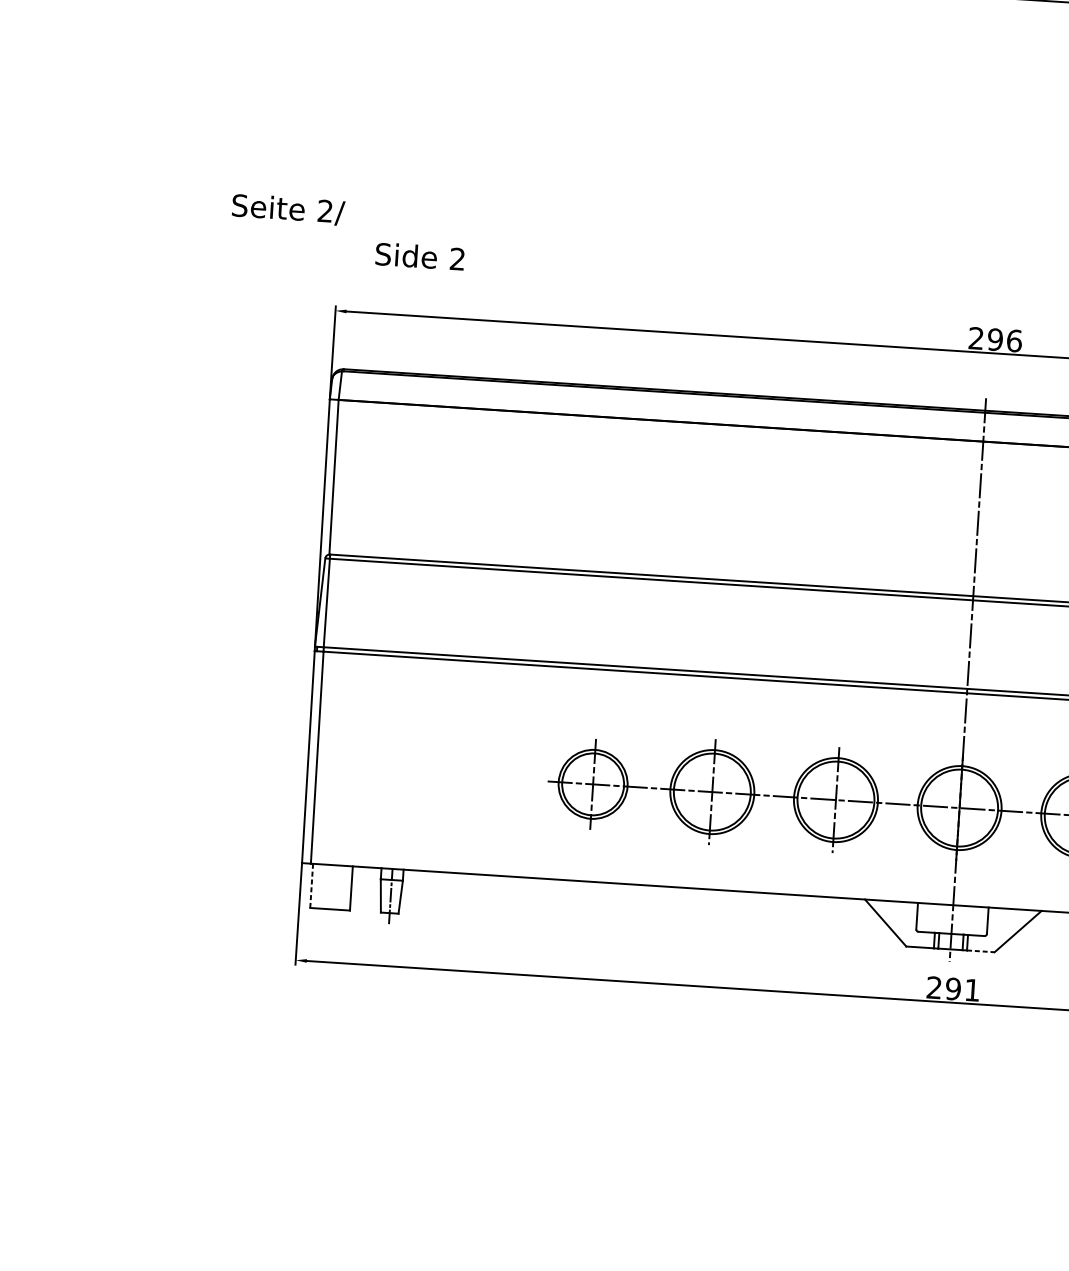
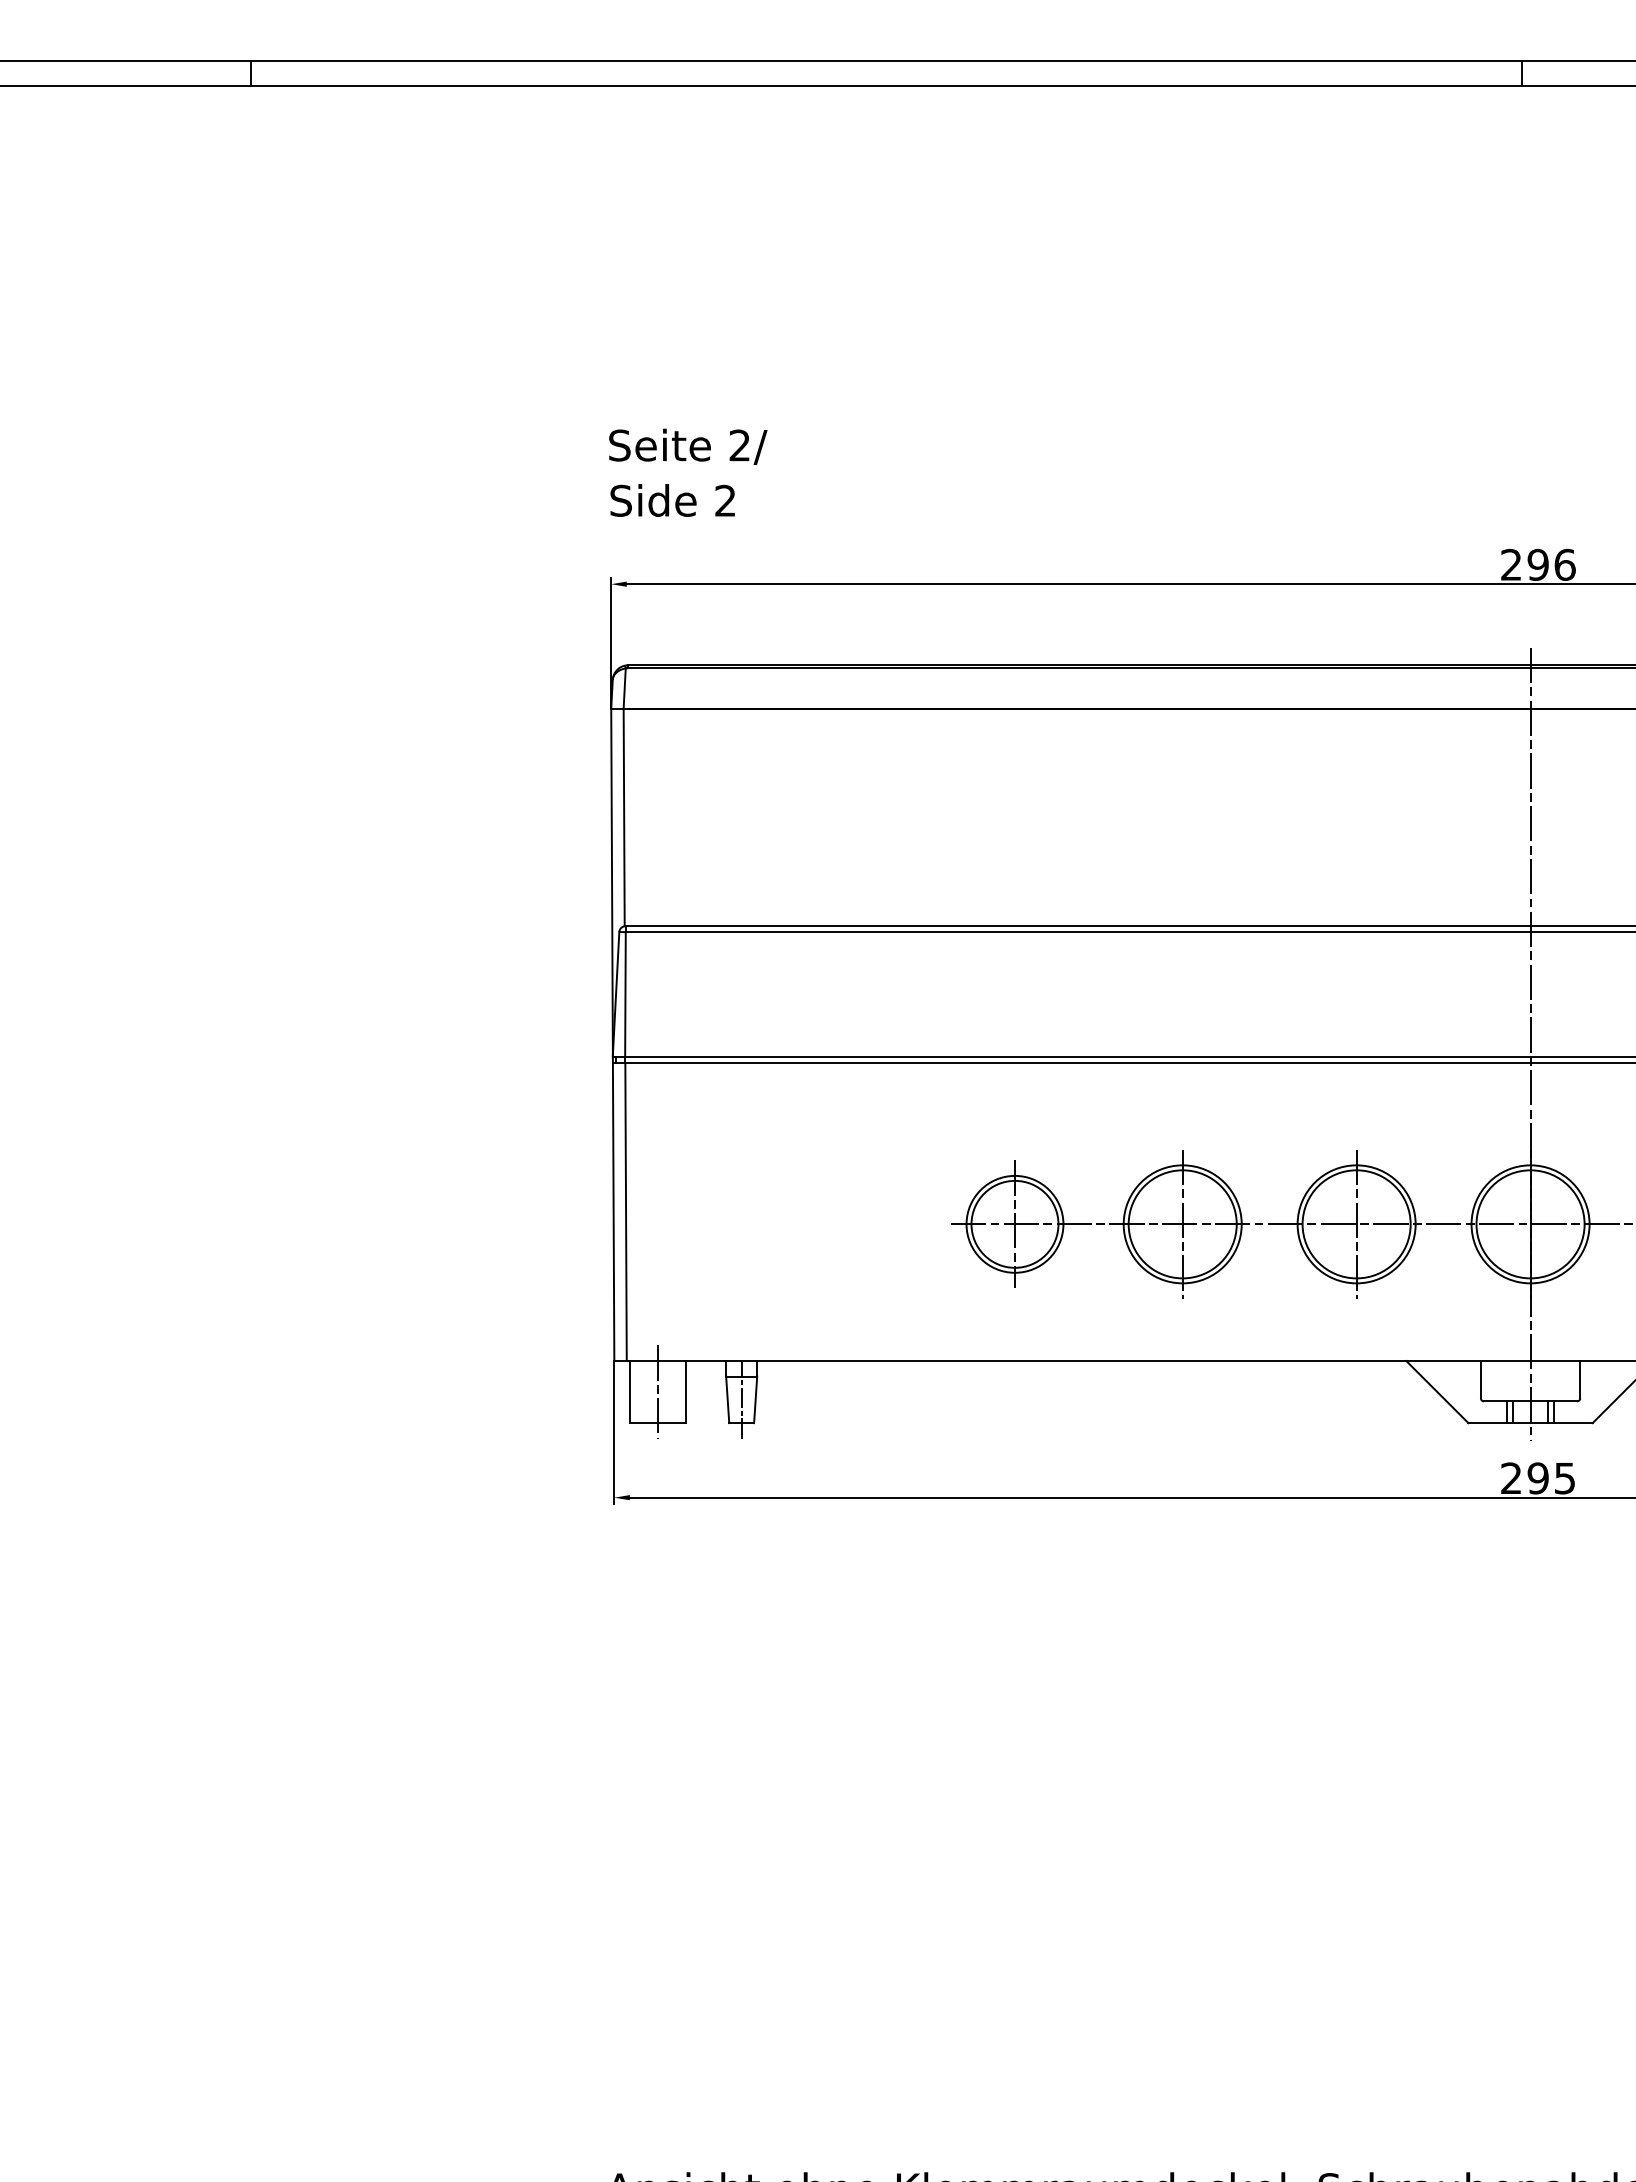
text: (288, 209) -> (688, 446), moved
text: (419, 256) -> (672, 500), moved
line: (311, 886) -> (629, 1392), dashed -> solid
line: (331, 886) -> (657, 1391), added
line: (980, 951) -> (1573, 1423), dashed -> solid
text: (972, 990) -> (1564, 1478), 291 -> 295

